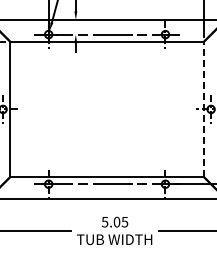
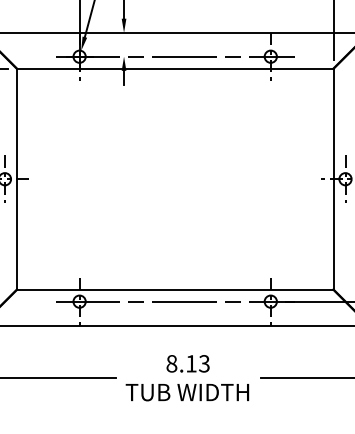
line: (203, 108) -> (333, 177), dashed -> solid
text: (114, 221) -> (187, 362), 5.05 -> 8.13

